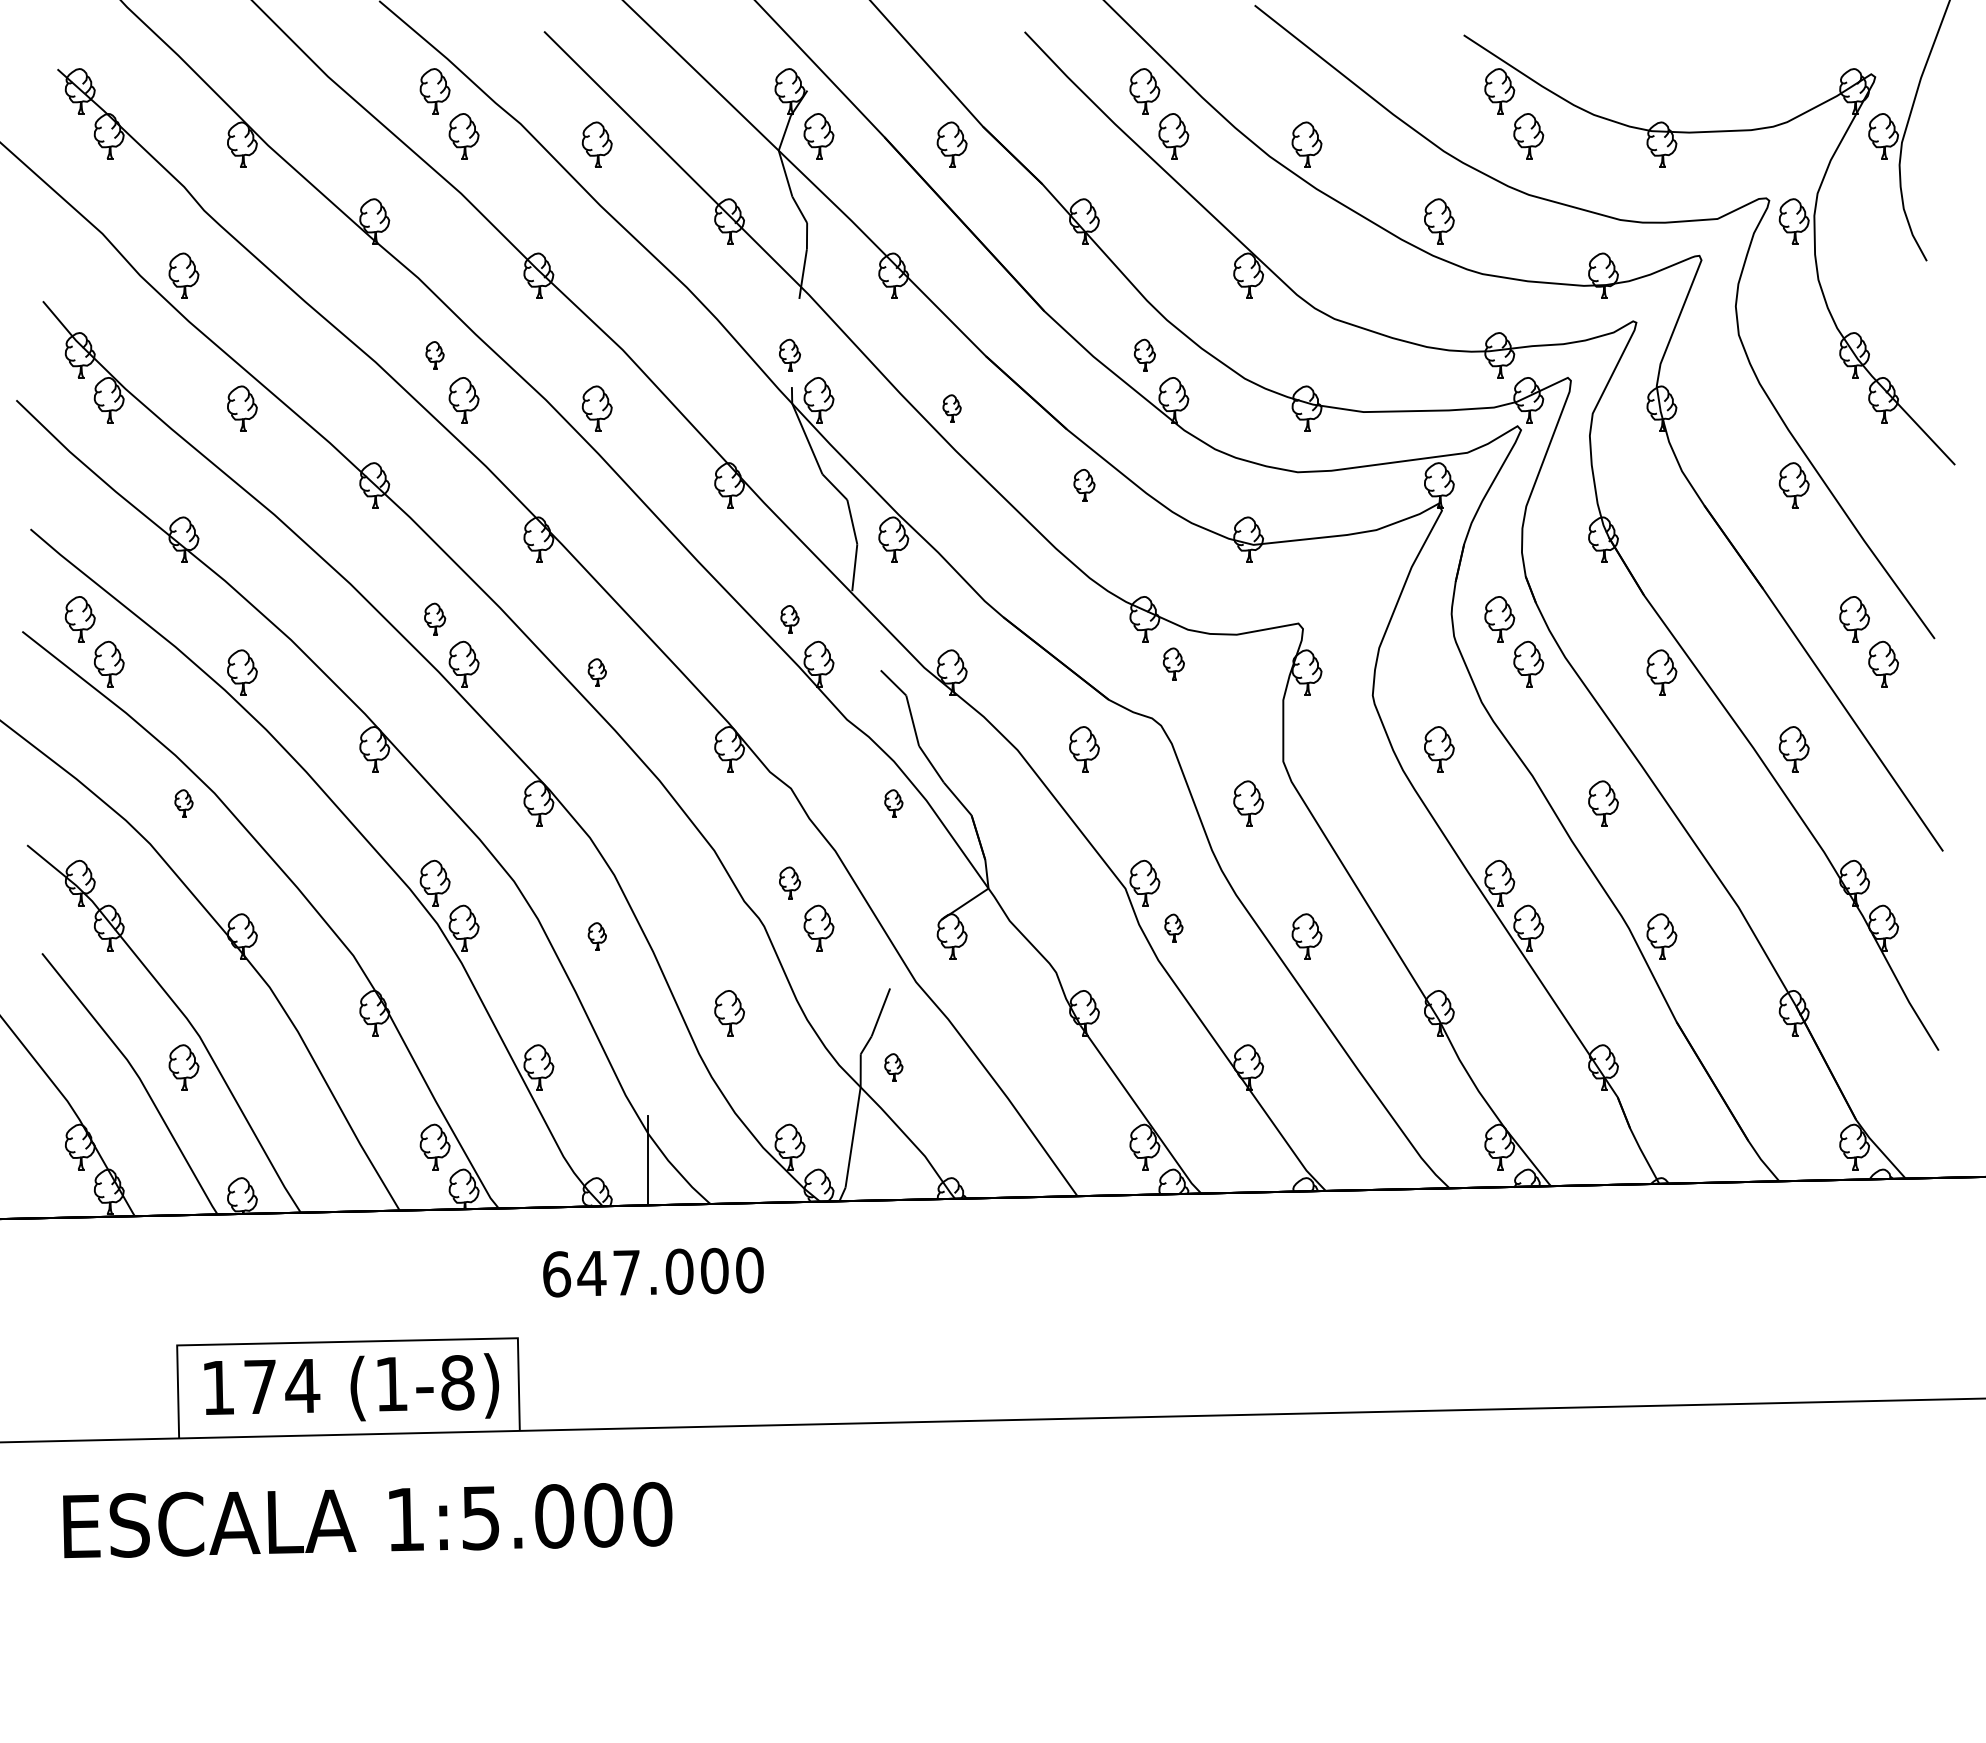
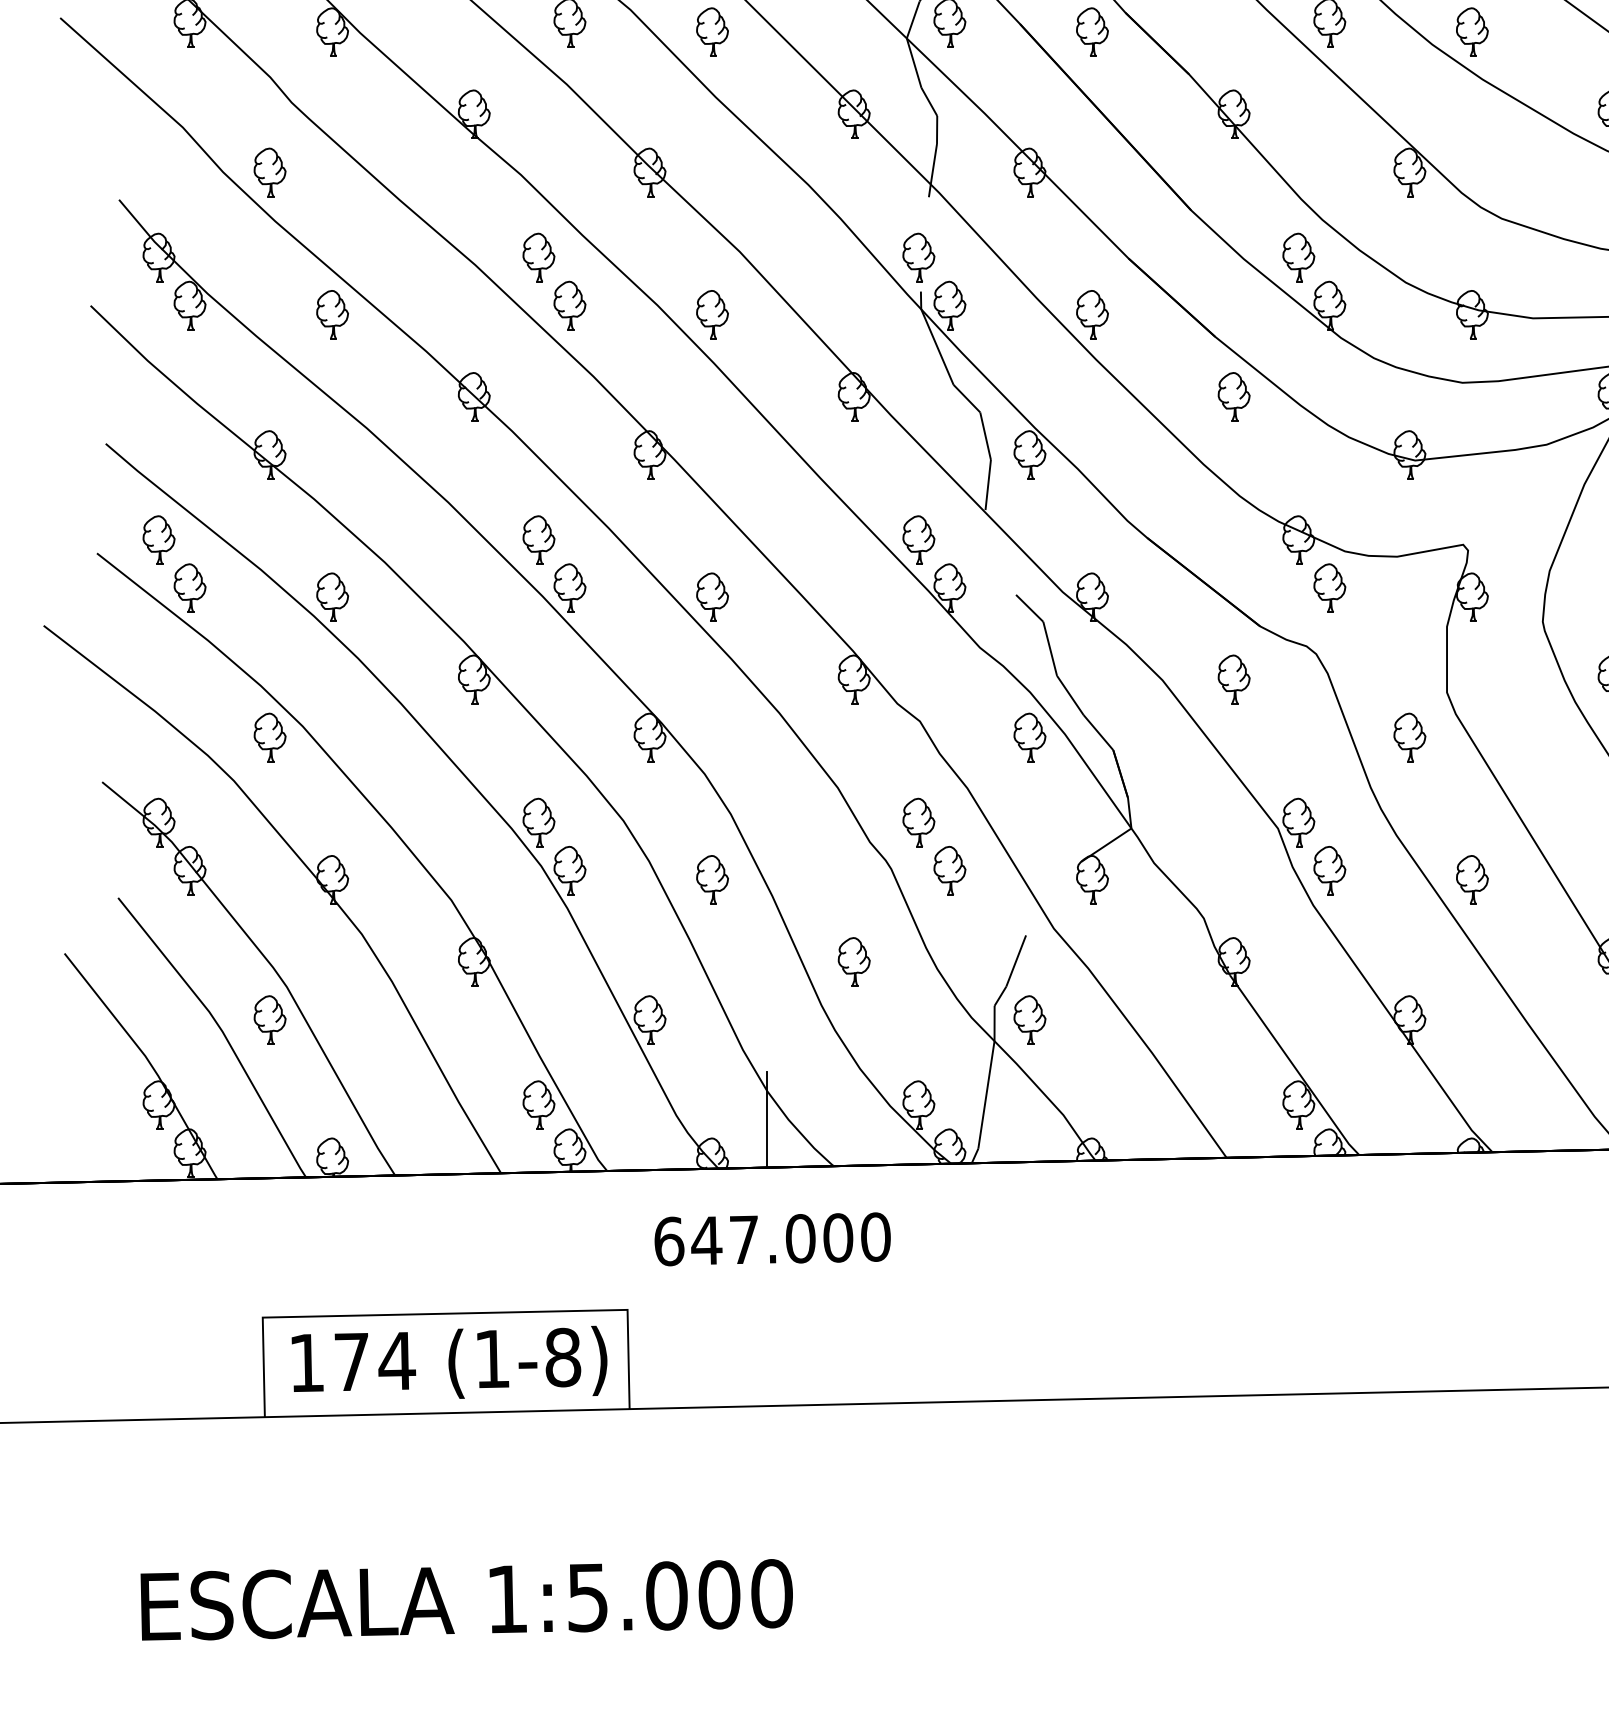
part: (434, 355) -> (538, 257), size x1.67
part: (789, 355) -> (918, 257), size x1.43
part: (1144, 355) -> (1298, 257), size x1.43
part: (951, 408) -> (1091, 314), size x1.67
part: (1084, 485) -> (1234, 396), size x1.43
part: (434, 619) -> (538, 540), size x1.43
part: (789, 619) -> (918, 540), size x1.67
part: (1173, 663) -> (1329, 587), size x1.43
part: (597, 672) -> (712, 597), size x1.67
part: (183, 803) -> (269, 737), size x1.67
part: (893, 803) -> (1029, 737), size x1.67
part: (789, 882) -> (918, 821), size x1.43
part: (1173, 927) -> (1329, 870), size x1.67
part: (597, 936) -> (712, 879), size x1.67
part: (893, 1067) -> (1029, 1020), size x1.67
text: (367, 1520) -> (466, 1600), moved

